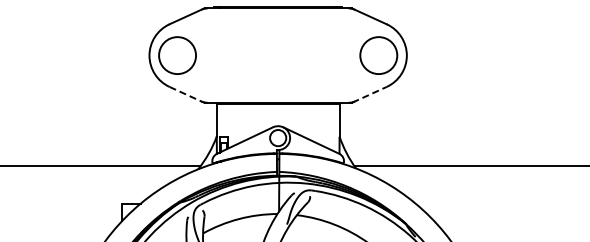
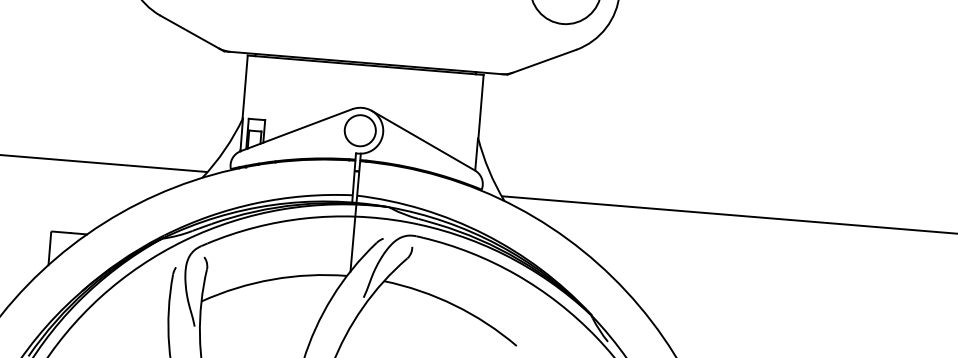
line: (186, 94) -> (191, 32), dashed -> solid
line: (369, 94) -> (541, 61), dashed -> solid

